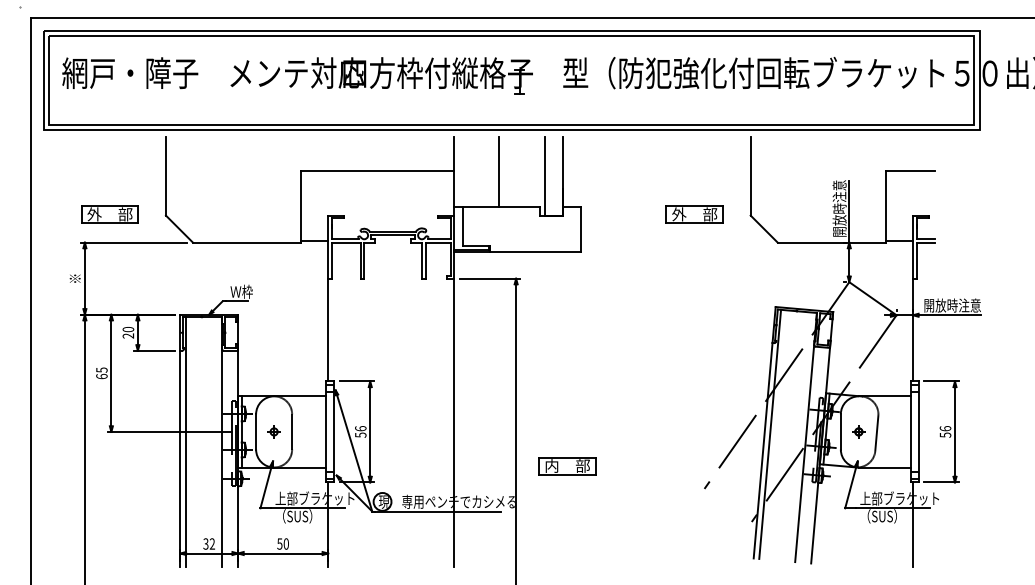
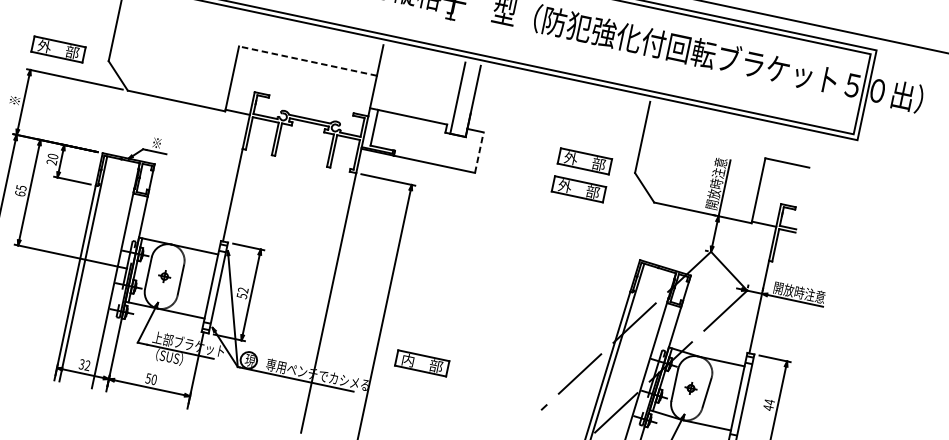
line: (377, 170) -> (307, 61), solid -> dashed
line: (499, 171) -> (417, 85), removed
line: (580, 229) -> (479, 152), solid -> dashed
part: (694, 245) -> (578, 189), added
text: (241, 291) -> (162, 143), Ｗ枠 -> ※
text: (360, 428) -> (243, 290), 56 -> 52
text: (945, 431) -> (769, 404), 56 -> 44

